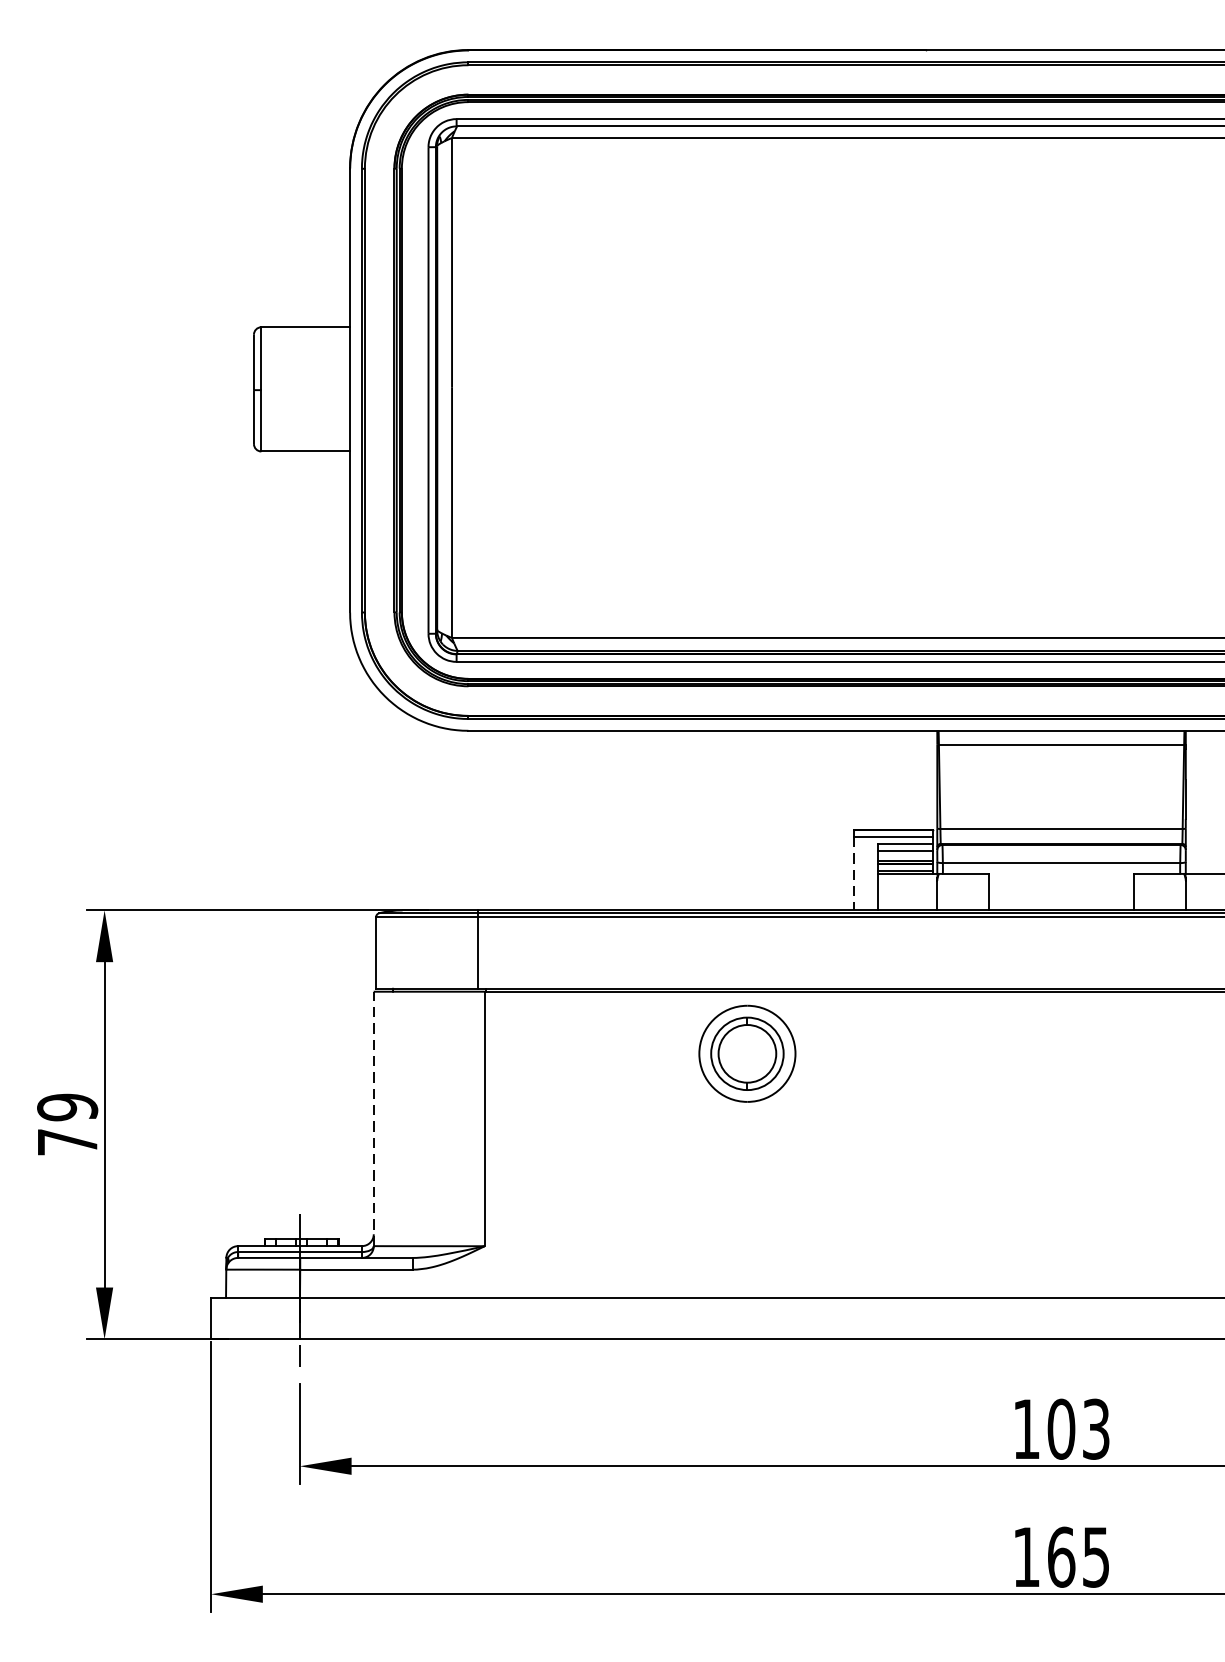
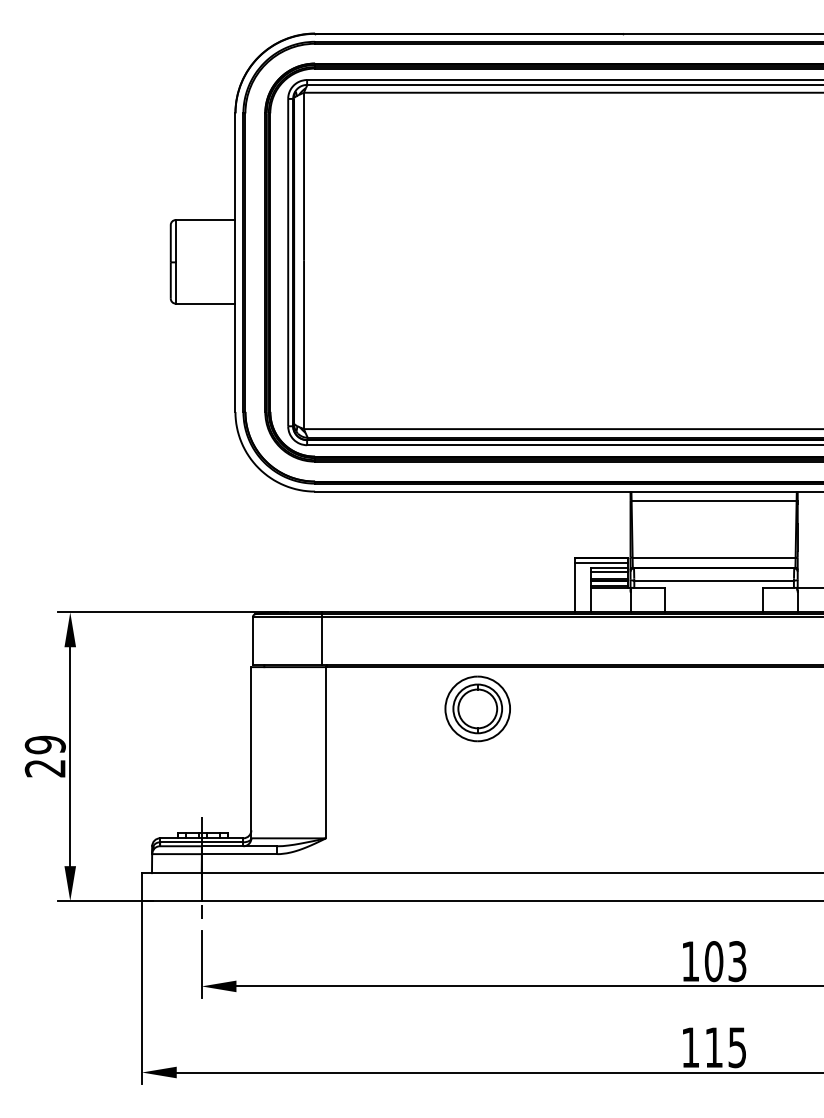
line: (854, 873) -> (574, 587), dashed -> solid
part: (747, 1053) -> (477, 708), moved
line: (373, 1118) -> (251, 752), dashed -> solid
text: (66, 1142) -> (44, 768), 79 -> 29
text: (1062, 1557) -> (714, 1047), 165 -> 115

